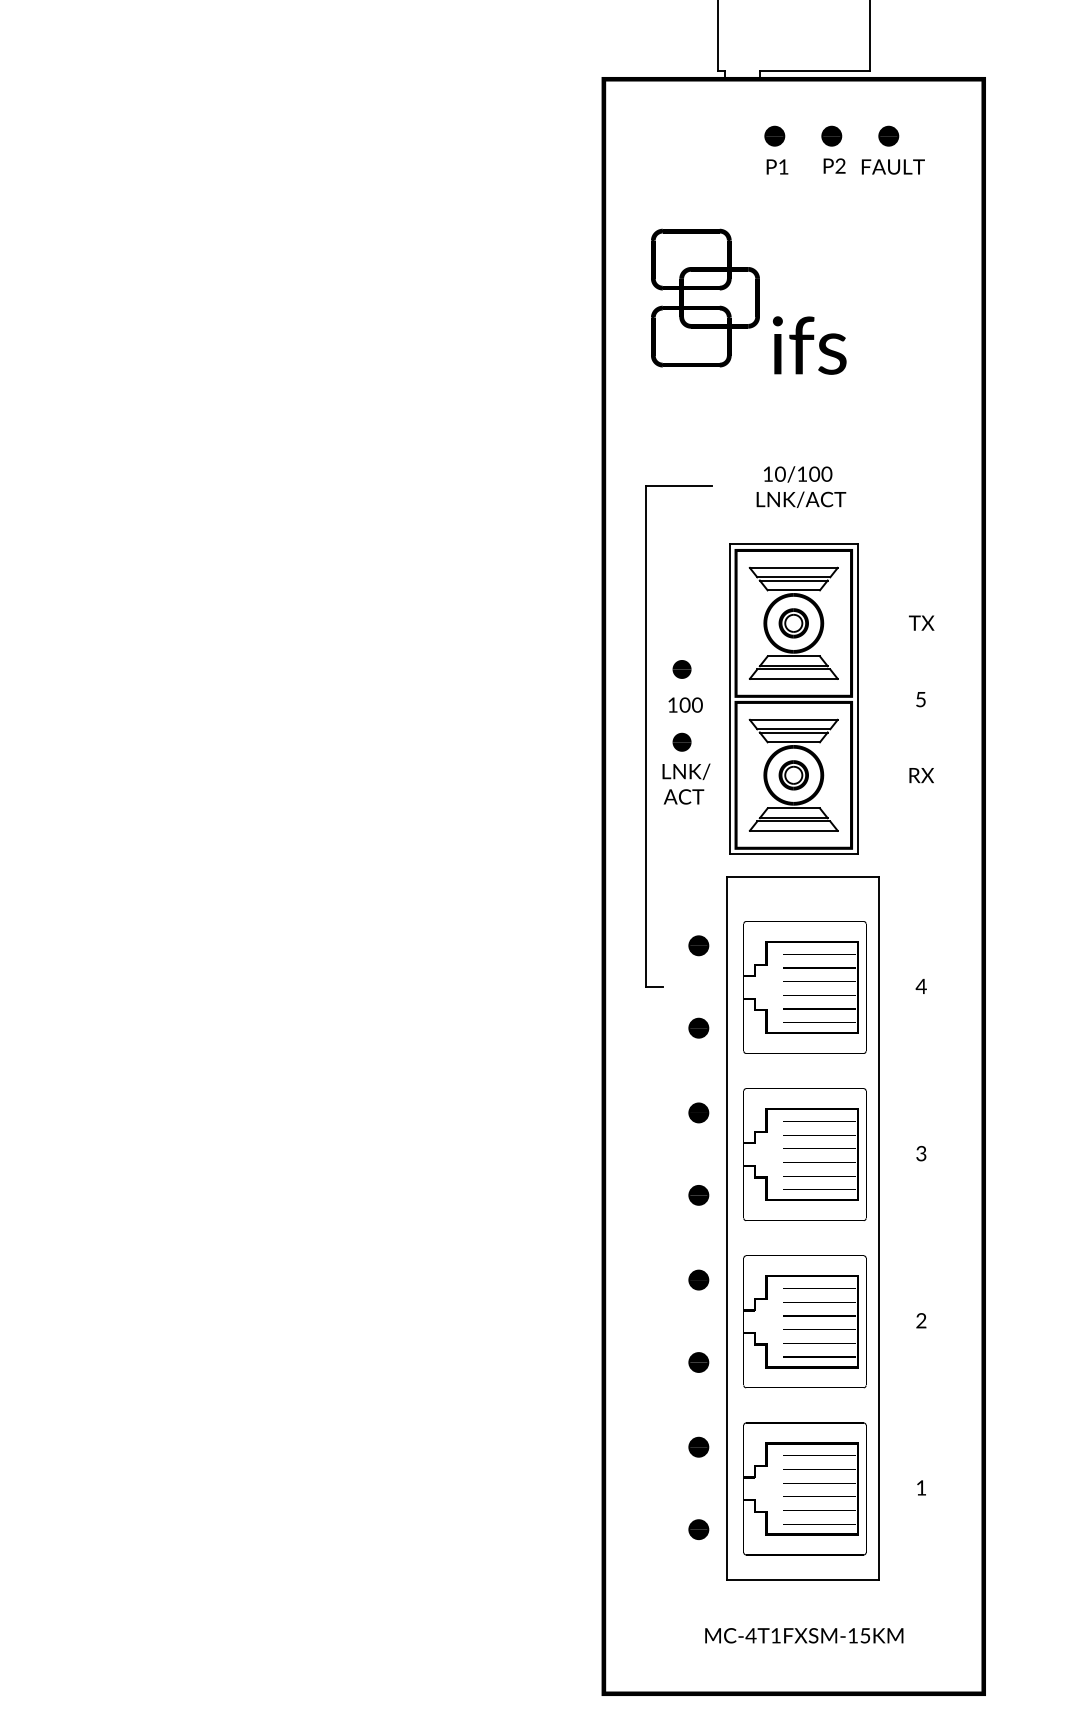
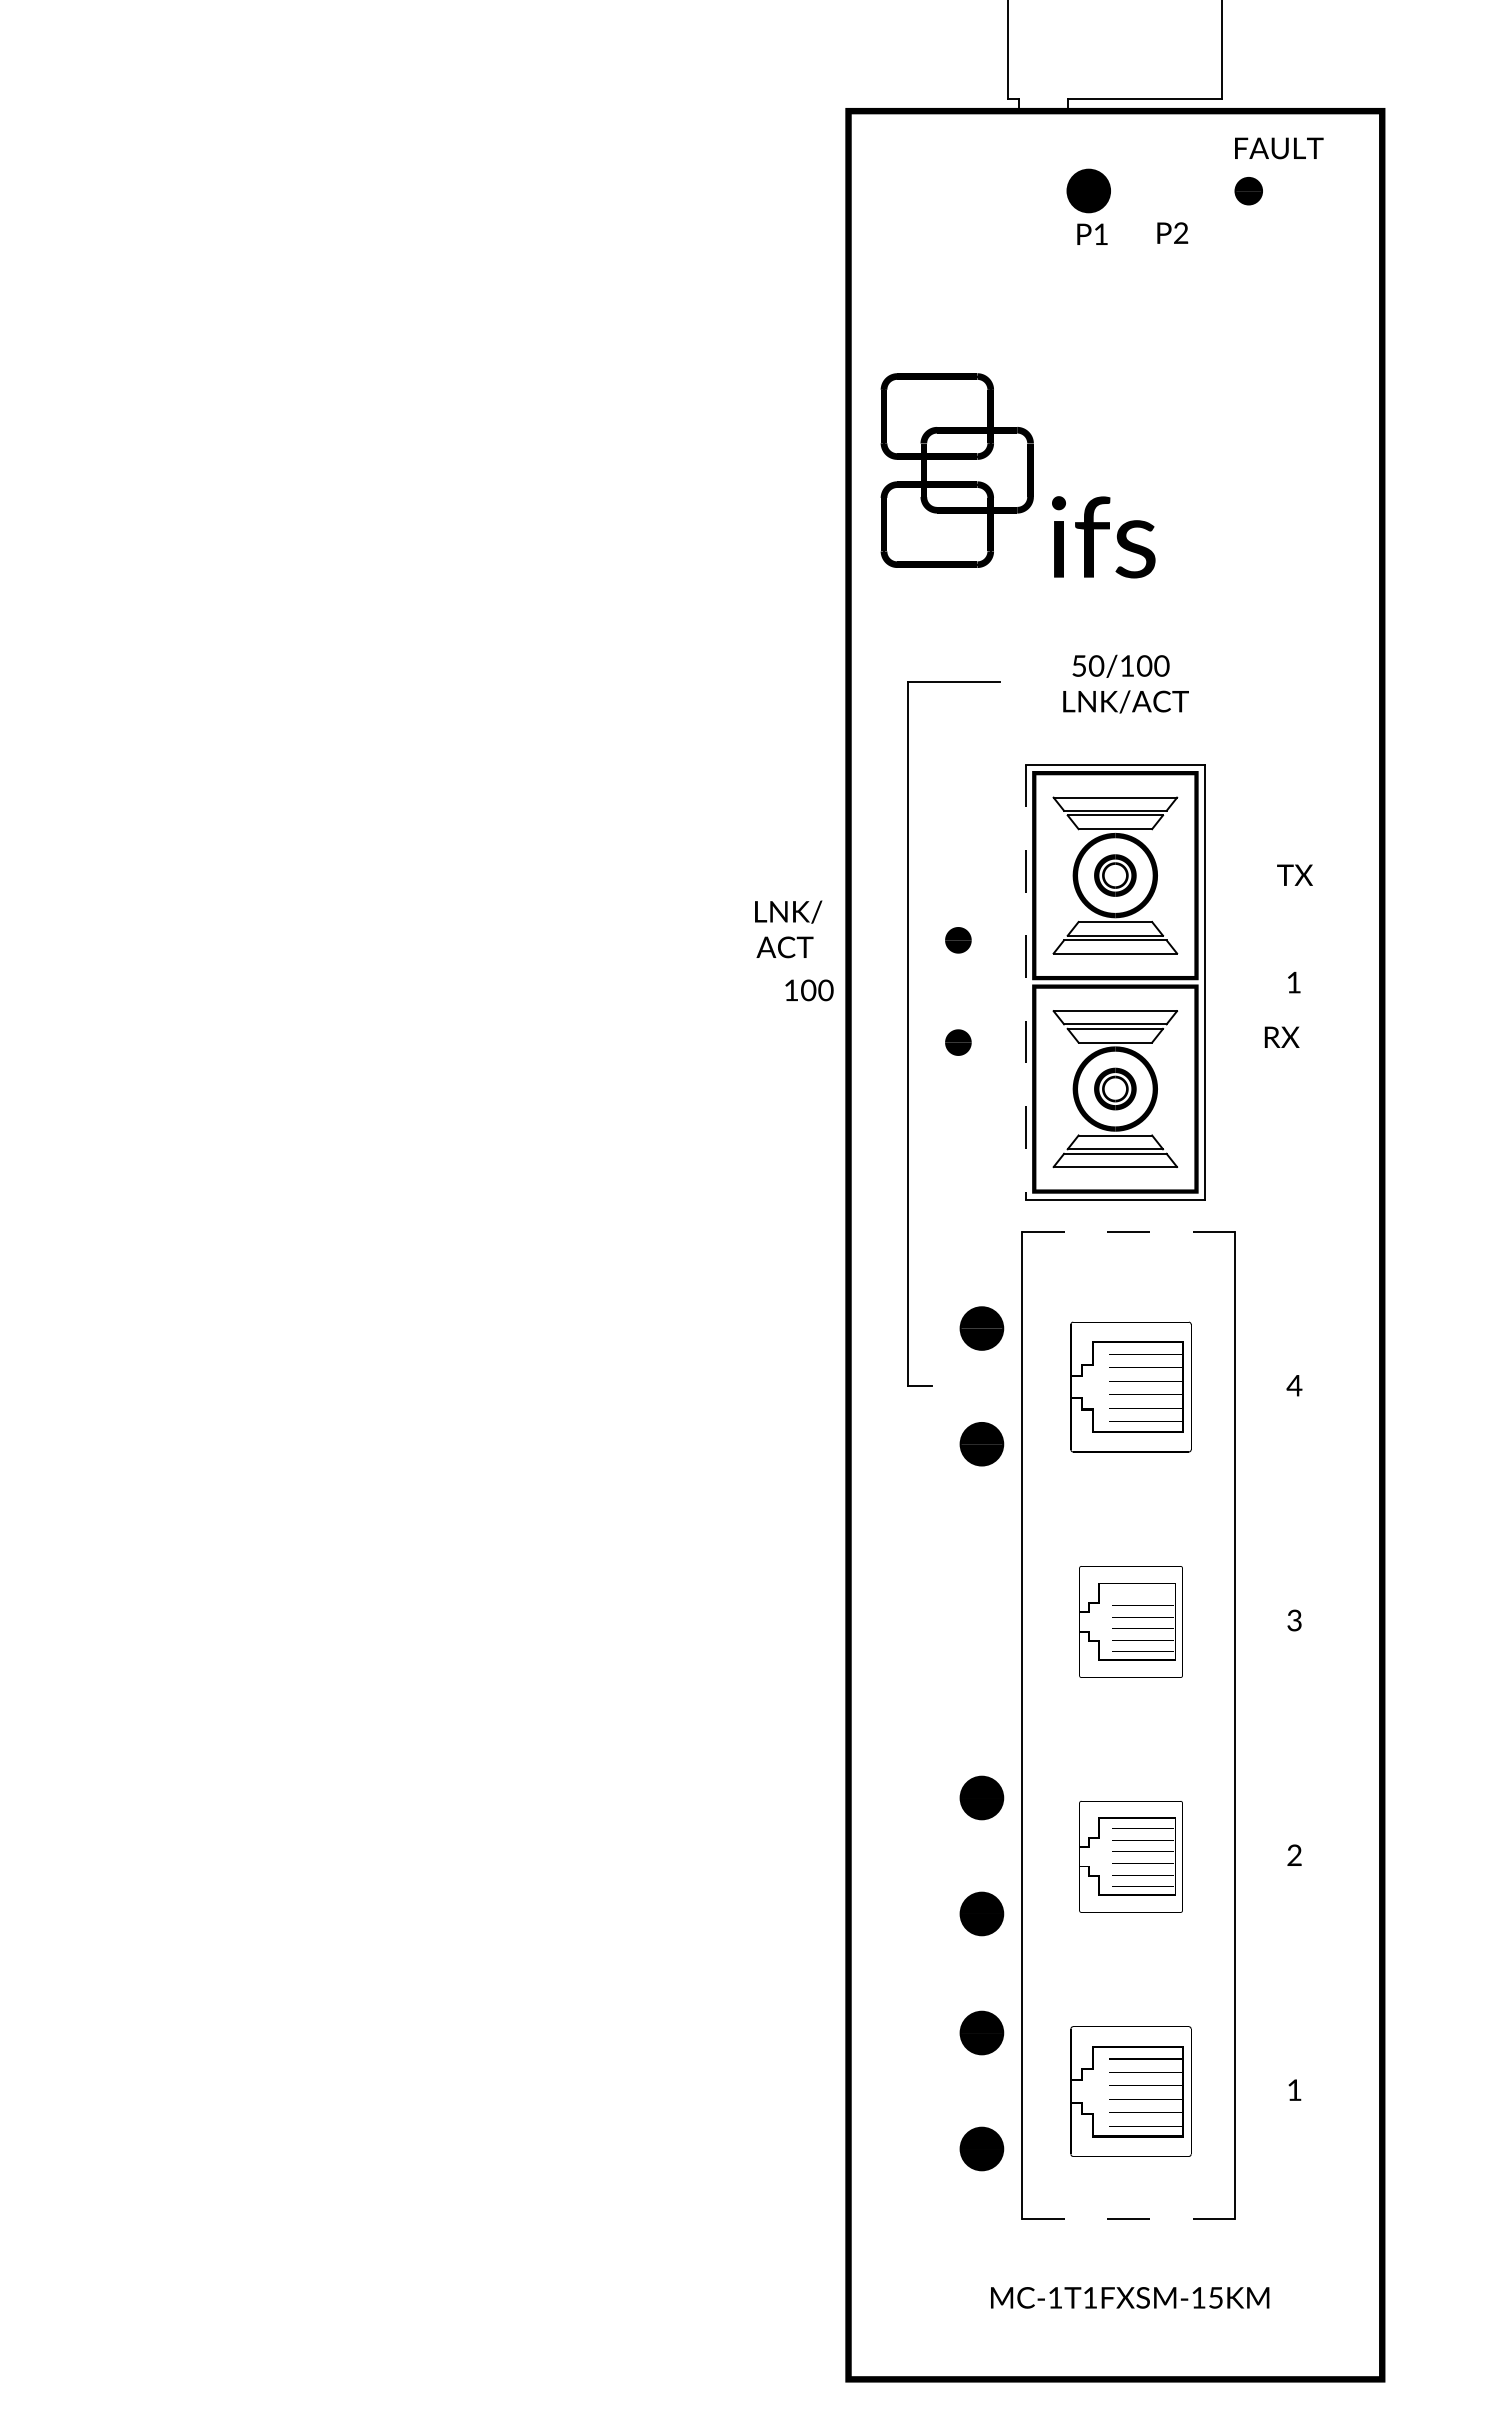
part: (774, 136) -> (1088, 191), size x1.6
part: (831, 136) -> (1168, 191), removed
text: (893, 167) -> (1279, 148), moved
part: (748, 301) -> (1017, 475), moved
text: (767, 473) -> (1078, 665), 10/100 -> 50/100
line: (729, 699) -> (1025, 982), solid -> dashed
text: (920, 699) -> (1293, 982), 5 -> 1
text: (685, 705) -> (809, 990), moved
text: (921, 774) -> (1281, 1036), moved
text: (686, 784) -> (788, 929), moved
line: (803, 876) -> (1128, 1231), solid -> dashed
part: (698, 945) -> (981, 1328), size x1.6
part: (804, 987) -> (1130, 1386), size x0.7
part: (698, 1028) -> (981, 1444), size x1.6
part: (698, 1113) -> (981, 1563), removed
part: (804, 1154) -> (1130, 1621), size x0.6
part: (698, 1195) -> (981, 1679), removed
part: (698, 1280) -> (981, 1798), size x1.6
part: (804, 1321) -> (1130, 1856), size x0.6
part: (698, 1362) -> (981, 1913), size x1.6
part: (698, 1446) -> (981, 2032), size x1.6
part: (804, 1488) -> (1130, 2091), size x0.7
part: (698, 1529) -> (981, 2148), size x1.6
line: (803, 1579) -> (1128, 2219), solid -> dashed
text: (751, 1635) -> (1055, 2297), MC-4T1FXSM-15KM -> MC-1T1FXSM-15KM

